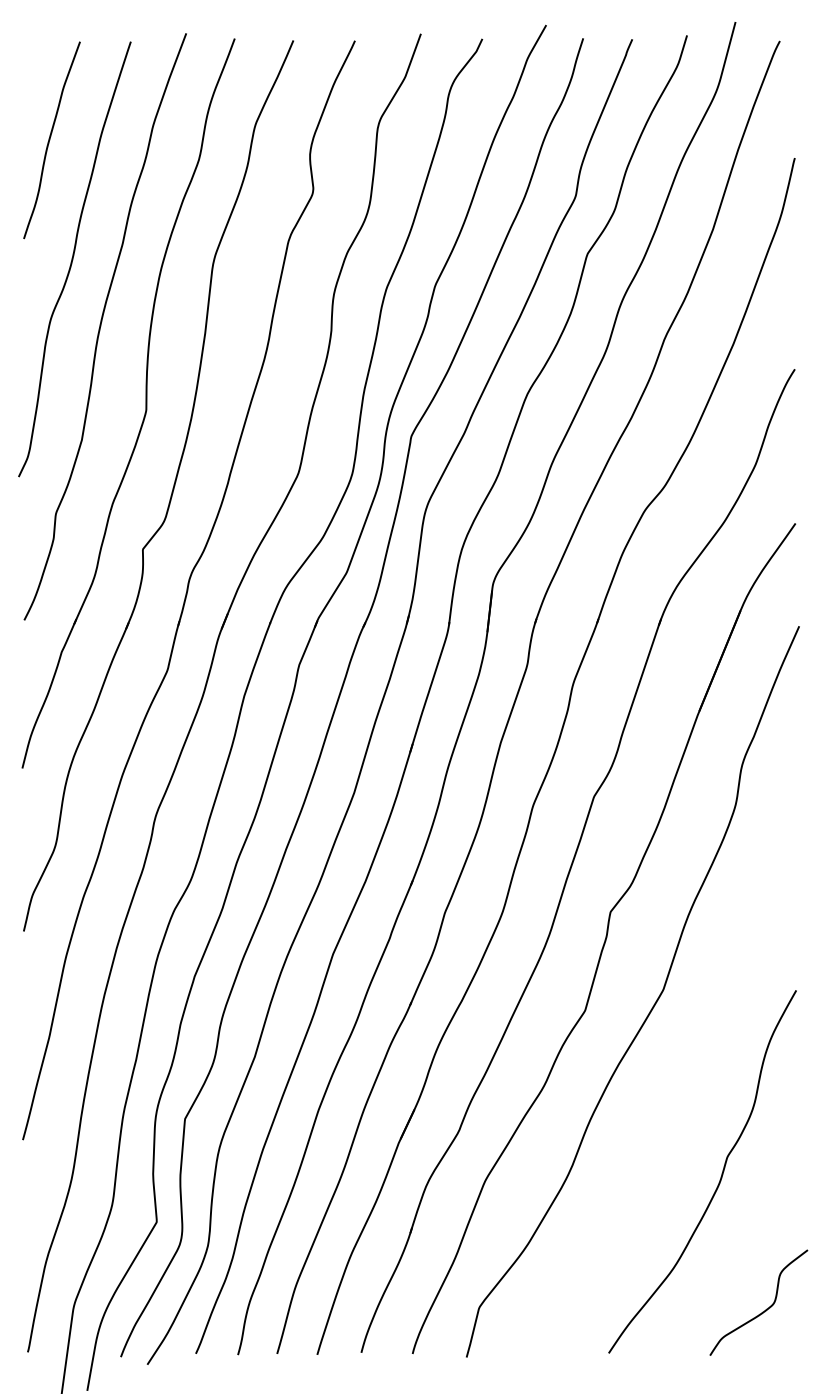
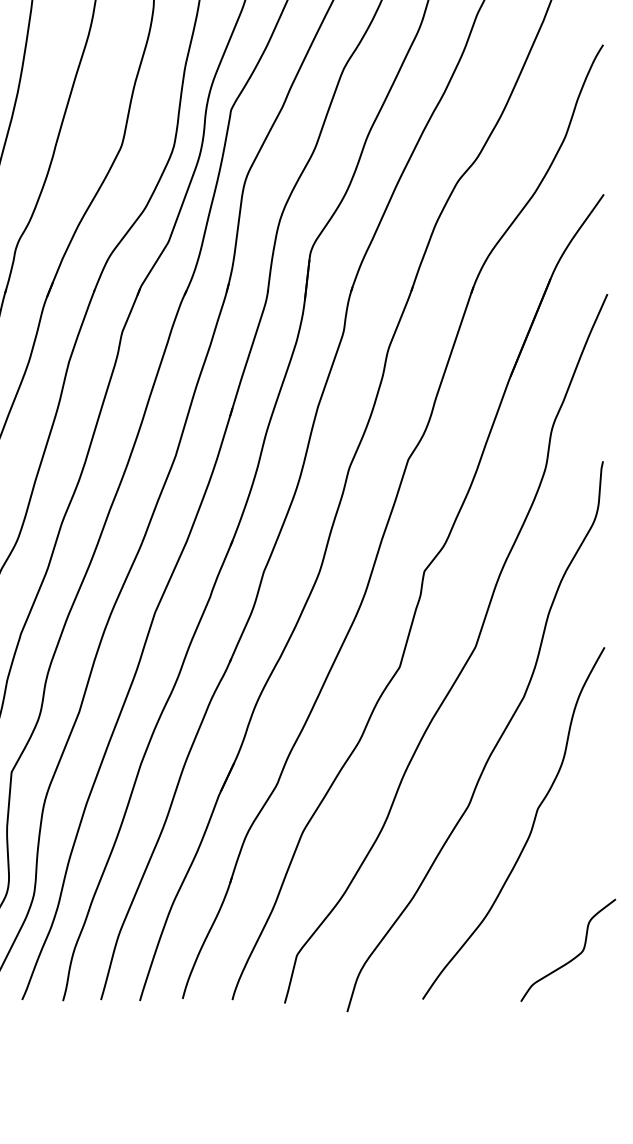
curve: (682, 1092) -> (494, 746), added

